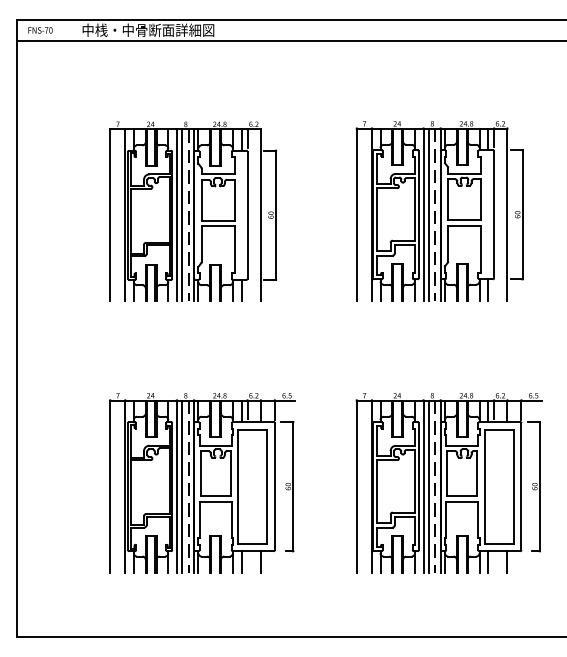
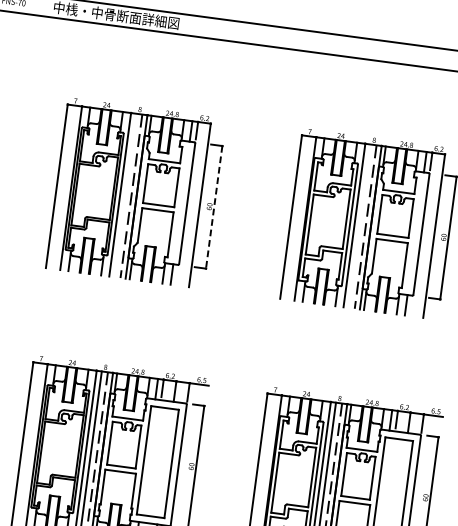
line: (428, 214) -> (359, 225), removed
line: (182, 215) -> (125, 195), removed
line: (275, 215) -> (213, 207), solid -> dashed

